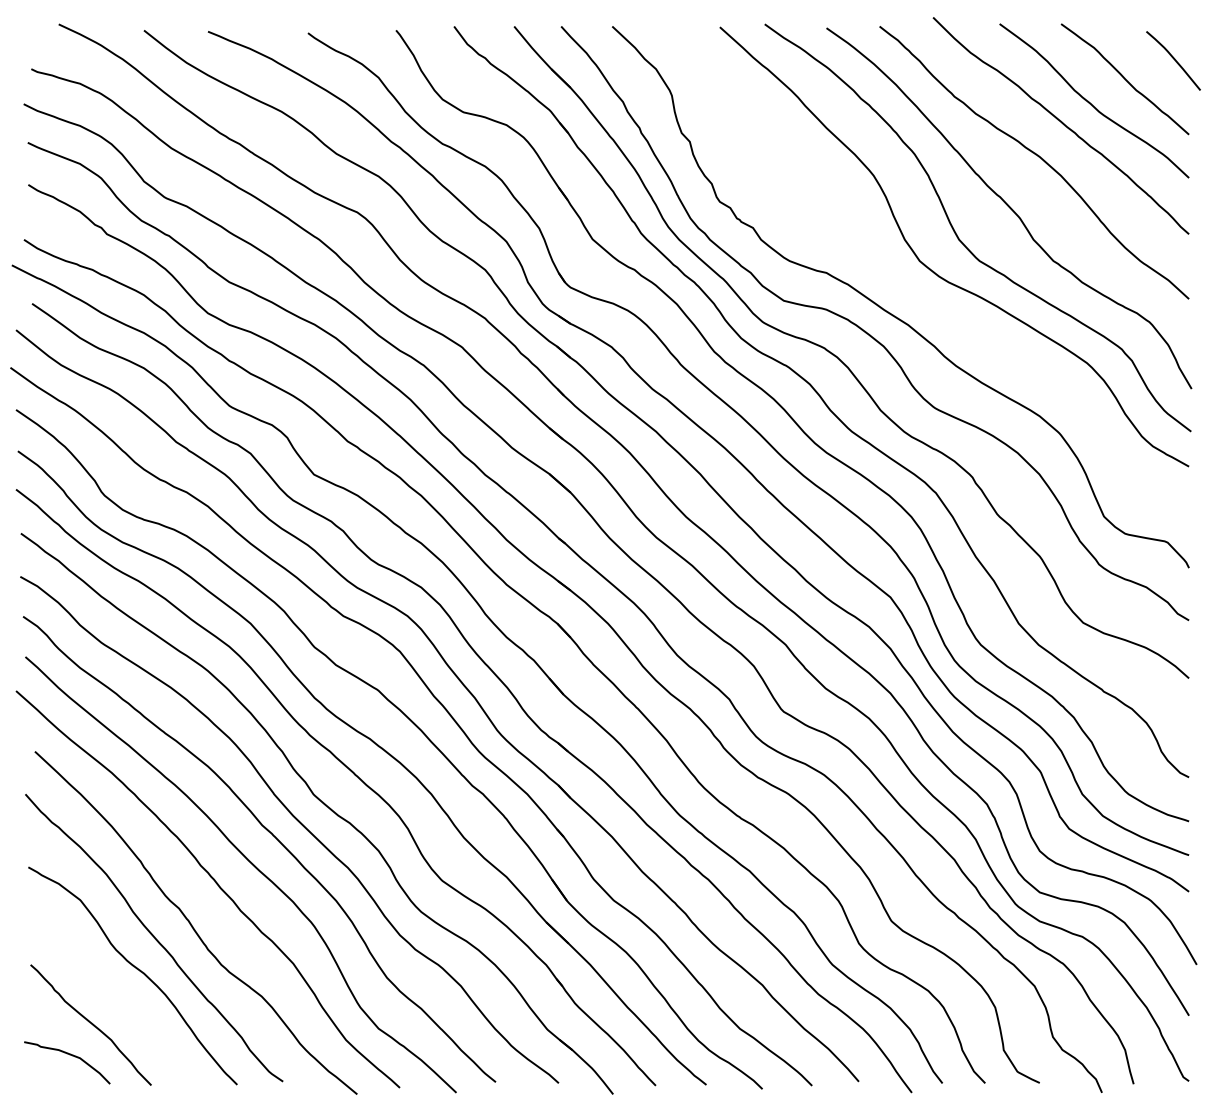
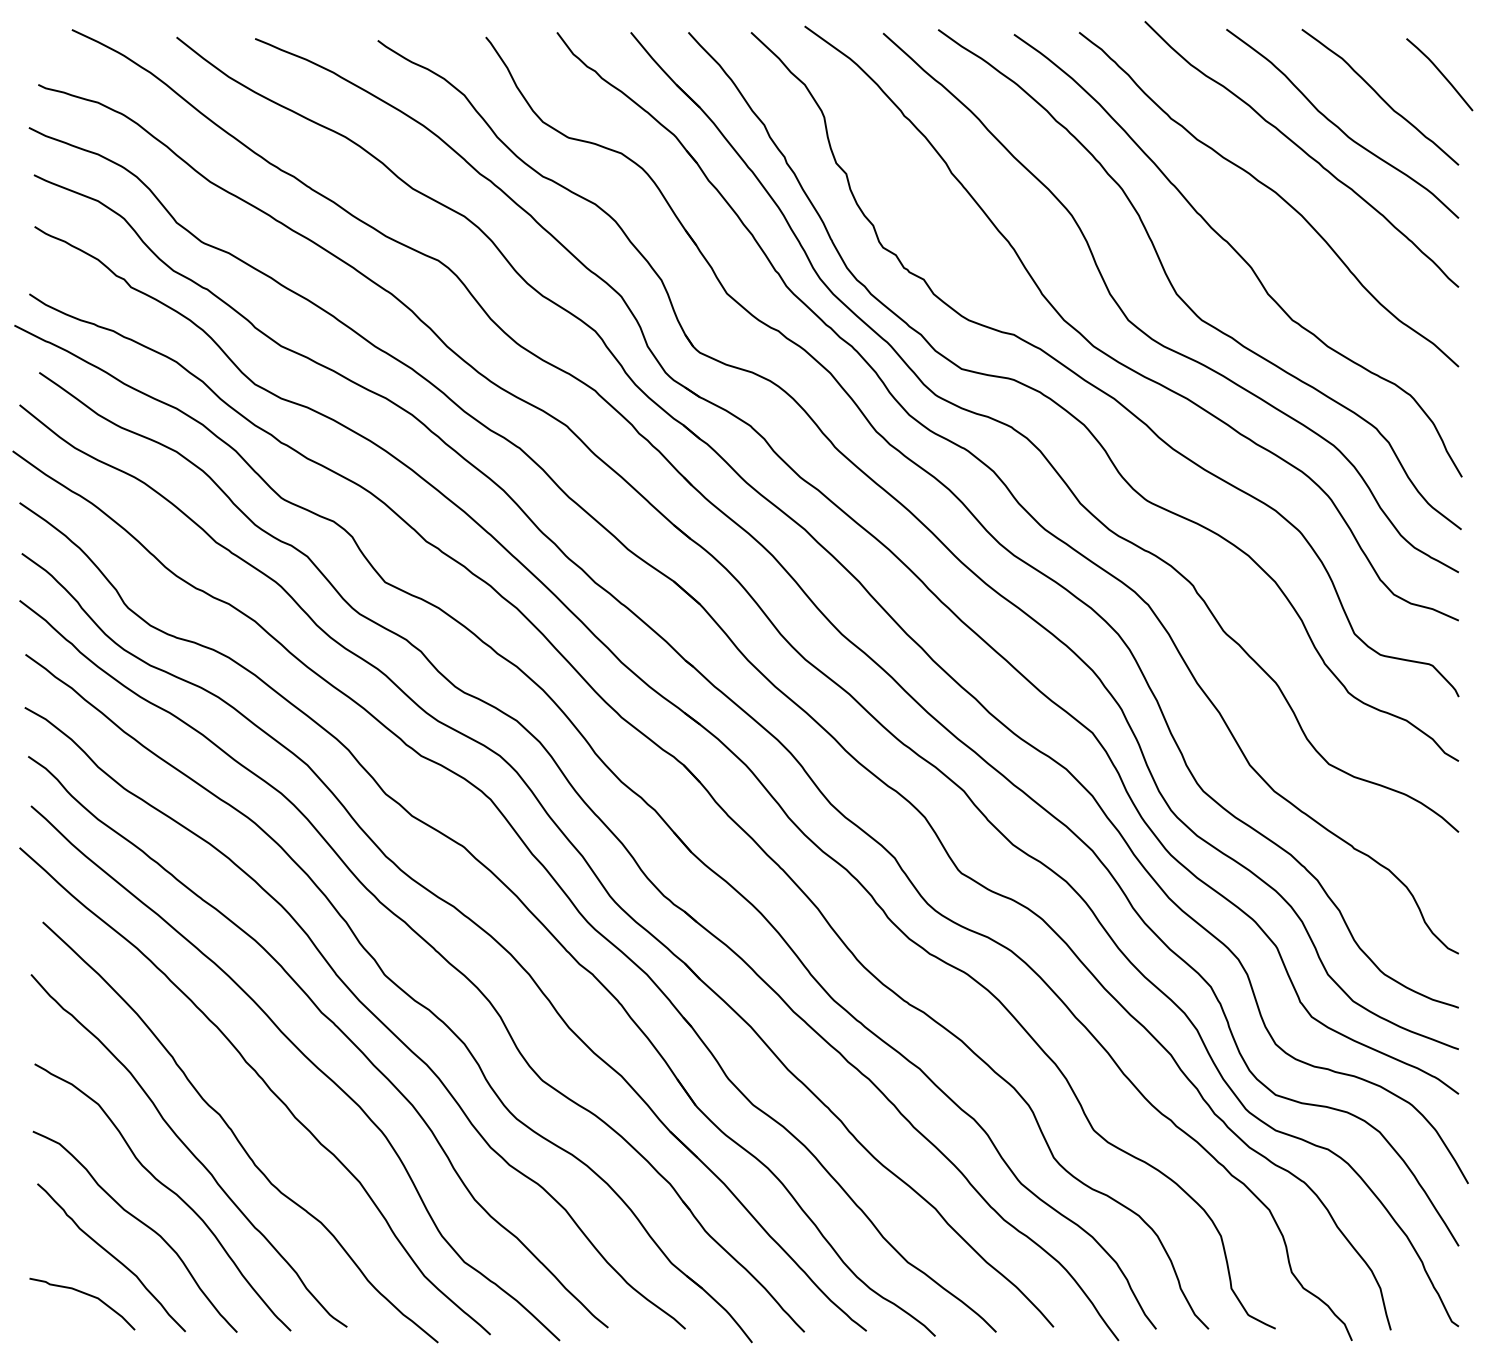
curve: (905, 290) -> (1111, 356), added
curve: (115, 997) -> (141, 1223), added

